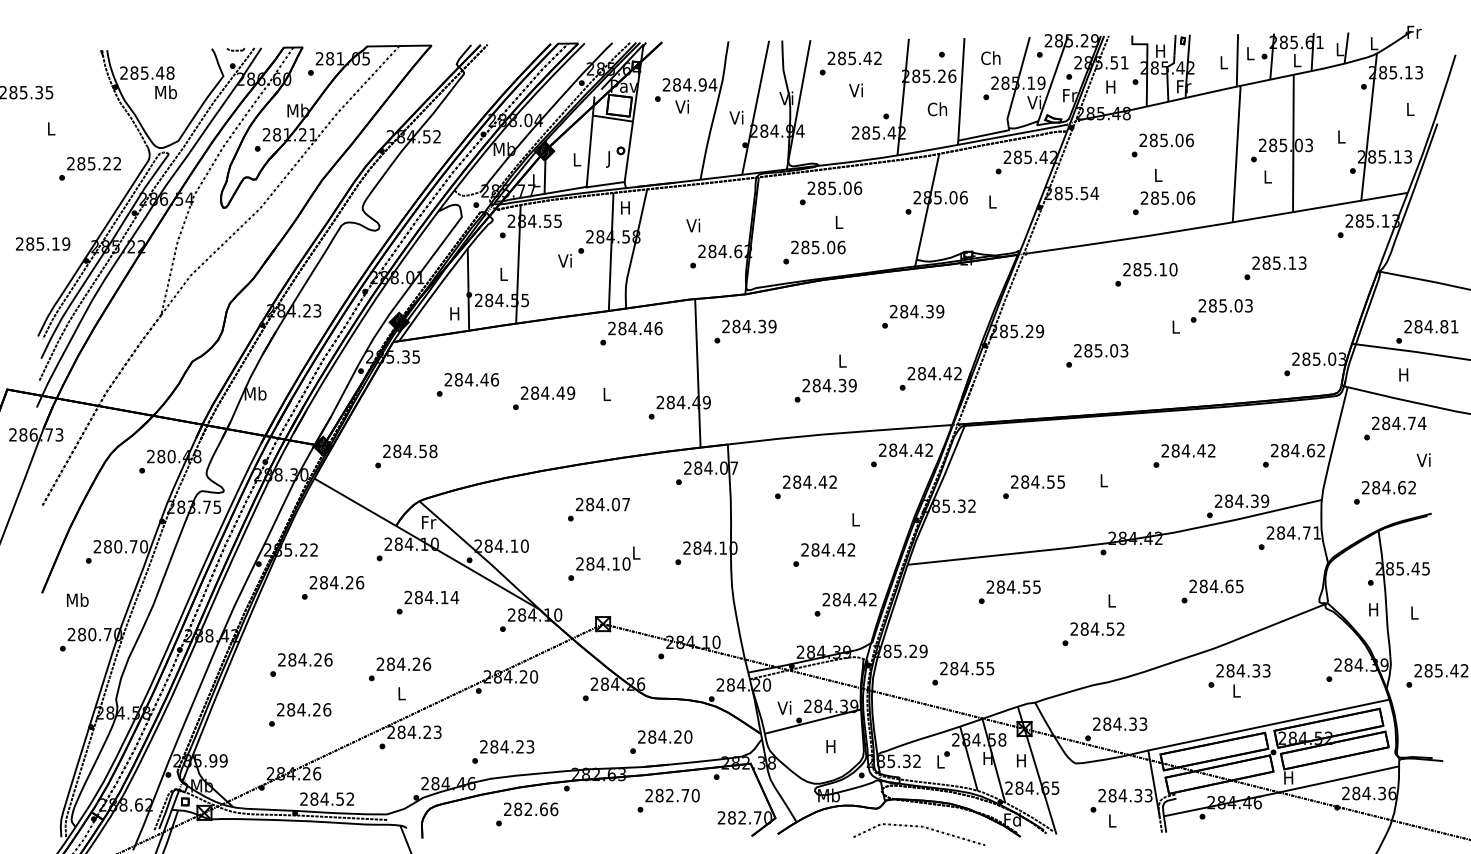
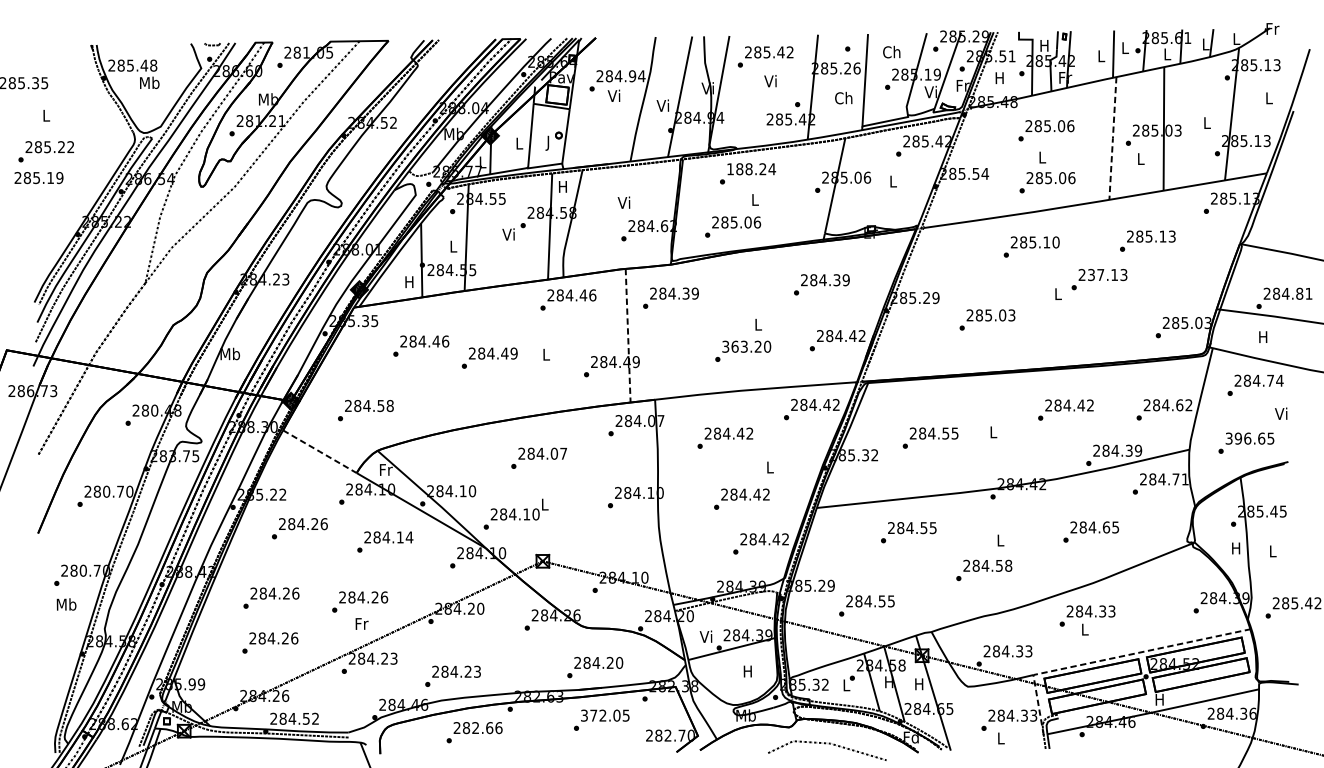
line: (1236, 154) -> (1112, 138), solid -> dashed
text: (89, 168) -> (45, 151), moved
text: (834, 188) -> (751, 169), 285.06 -> 188.24
text: (43, 243) -> (39, 177), moved
text: (1225, 305) -> (1102, 274), 285.03 -> 237.13
line: (697, 373) -> (627, 335), solid -> dashed
text: (829, 385) -> (746, 346), 284.39 -> 363.20
text: (1389, 487) -> (1250, 438), 284.62 -> 396.65
line: (355, 502) -> (320, 451), solid -> dashed
text: (604, 563) -> (516, 514), moved
text: (77, 599) -> (66, 603), moved
text: (1120, 628) -> (1008, 565), 284.52 -> 284.58
text: (1239, 680) -> (1087, 620), moved
text: (402, 693) -> (362, 623), L -> Fr
line: (1236, 731) -> (1112, 657), solid -> dashed
text: (672, 795) -> (605, 715), 282.70 -> 372.05

